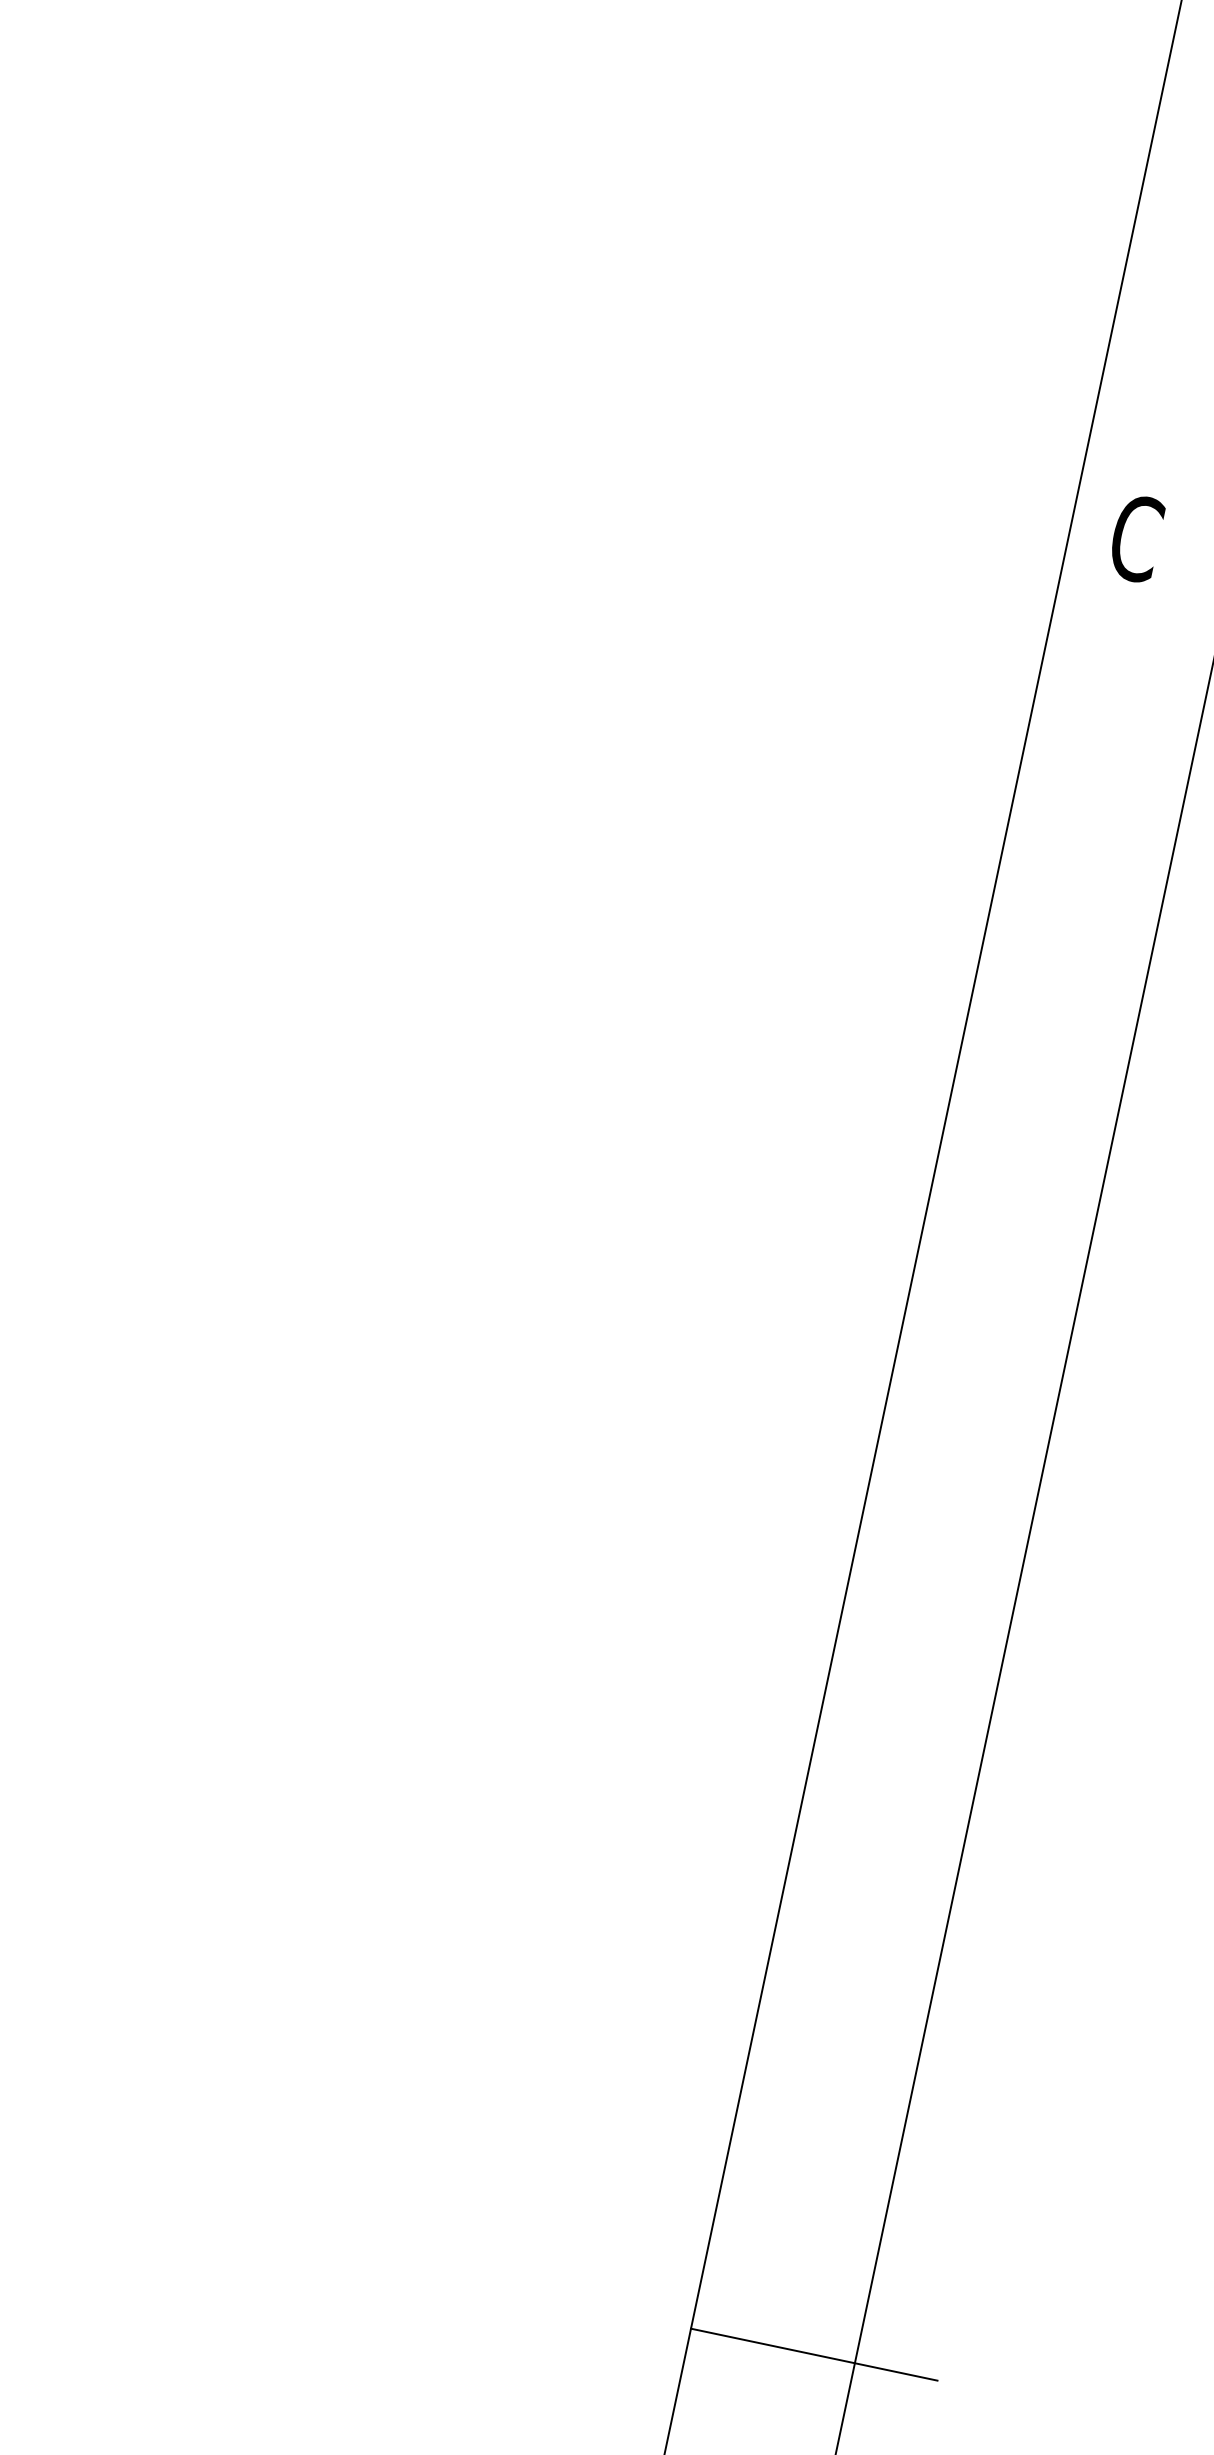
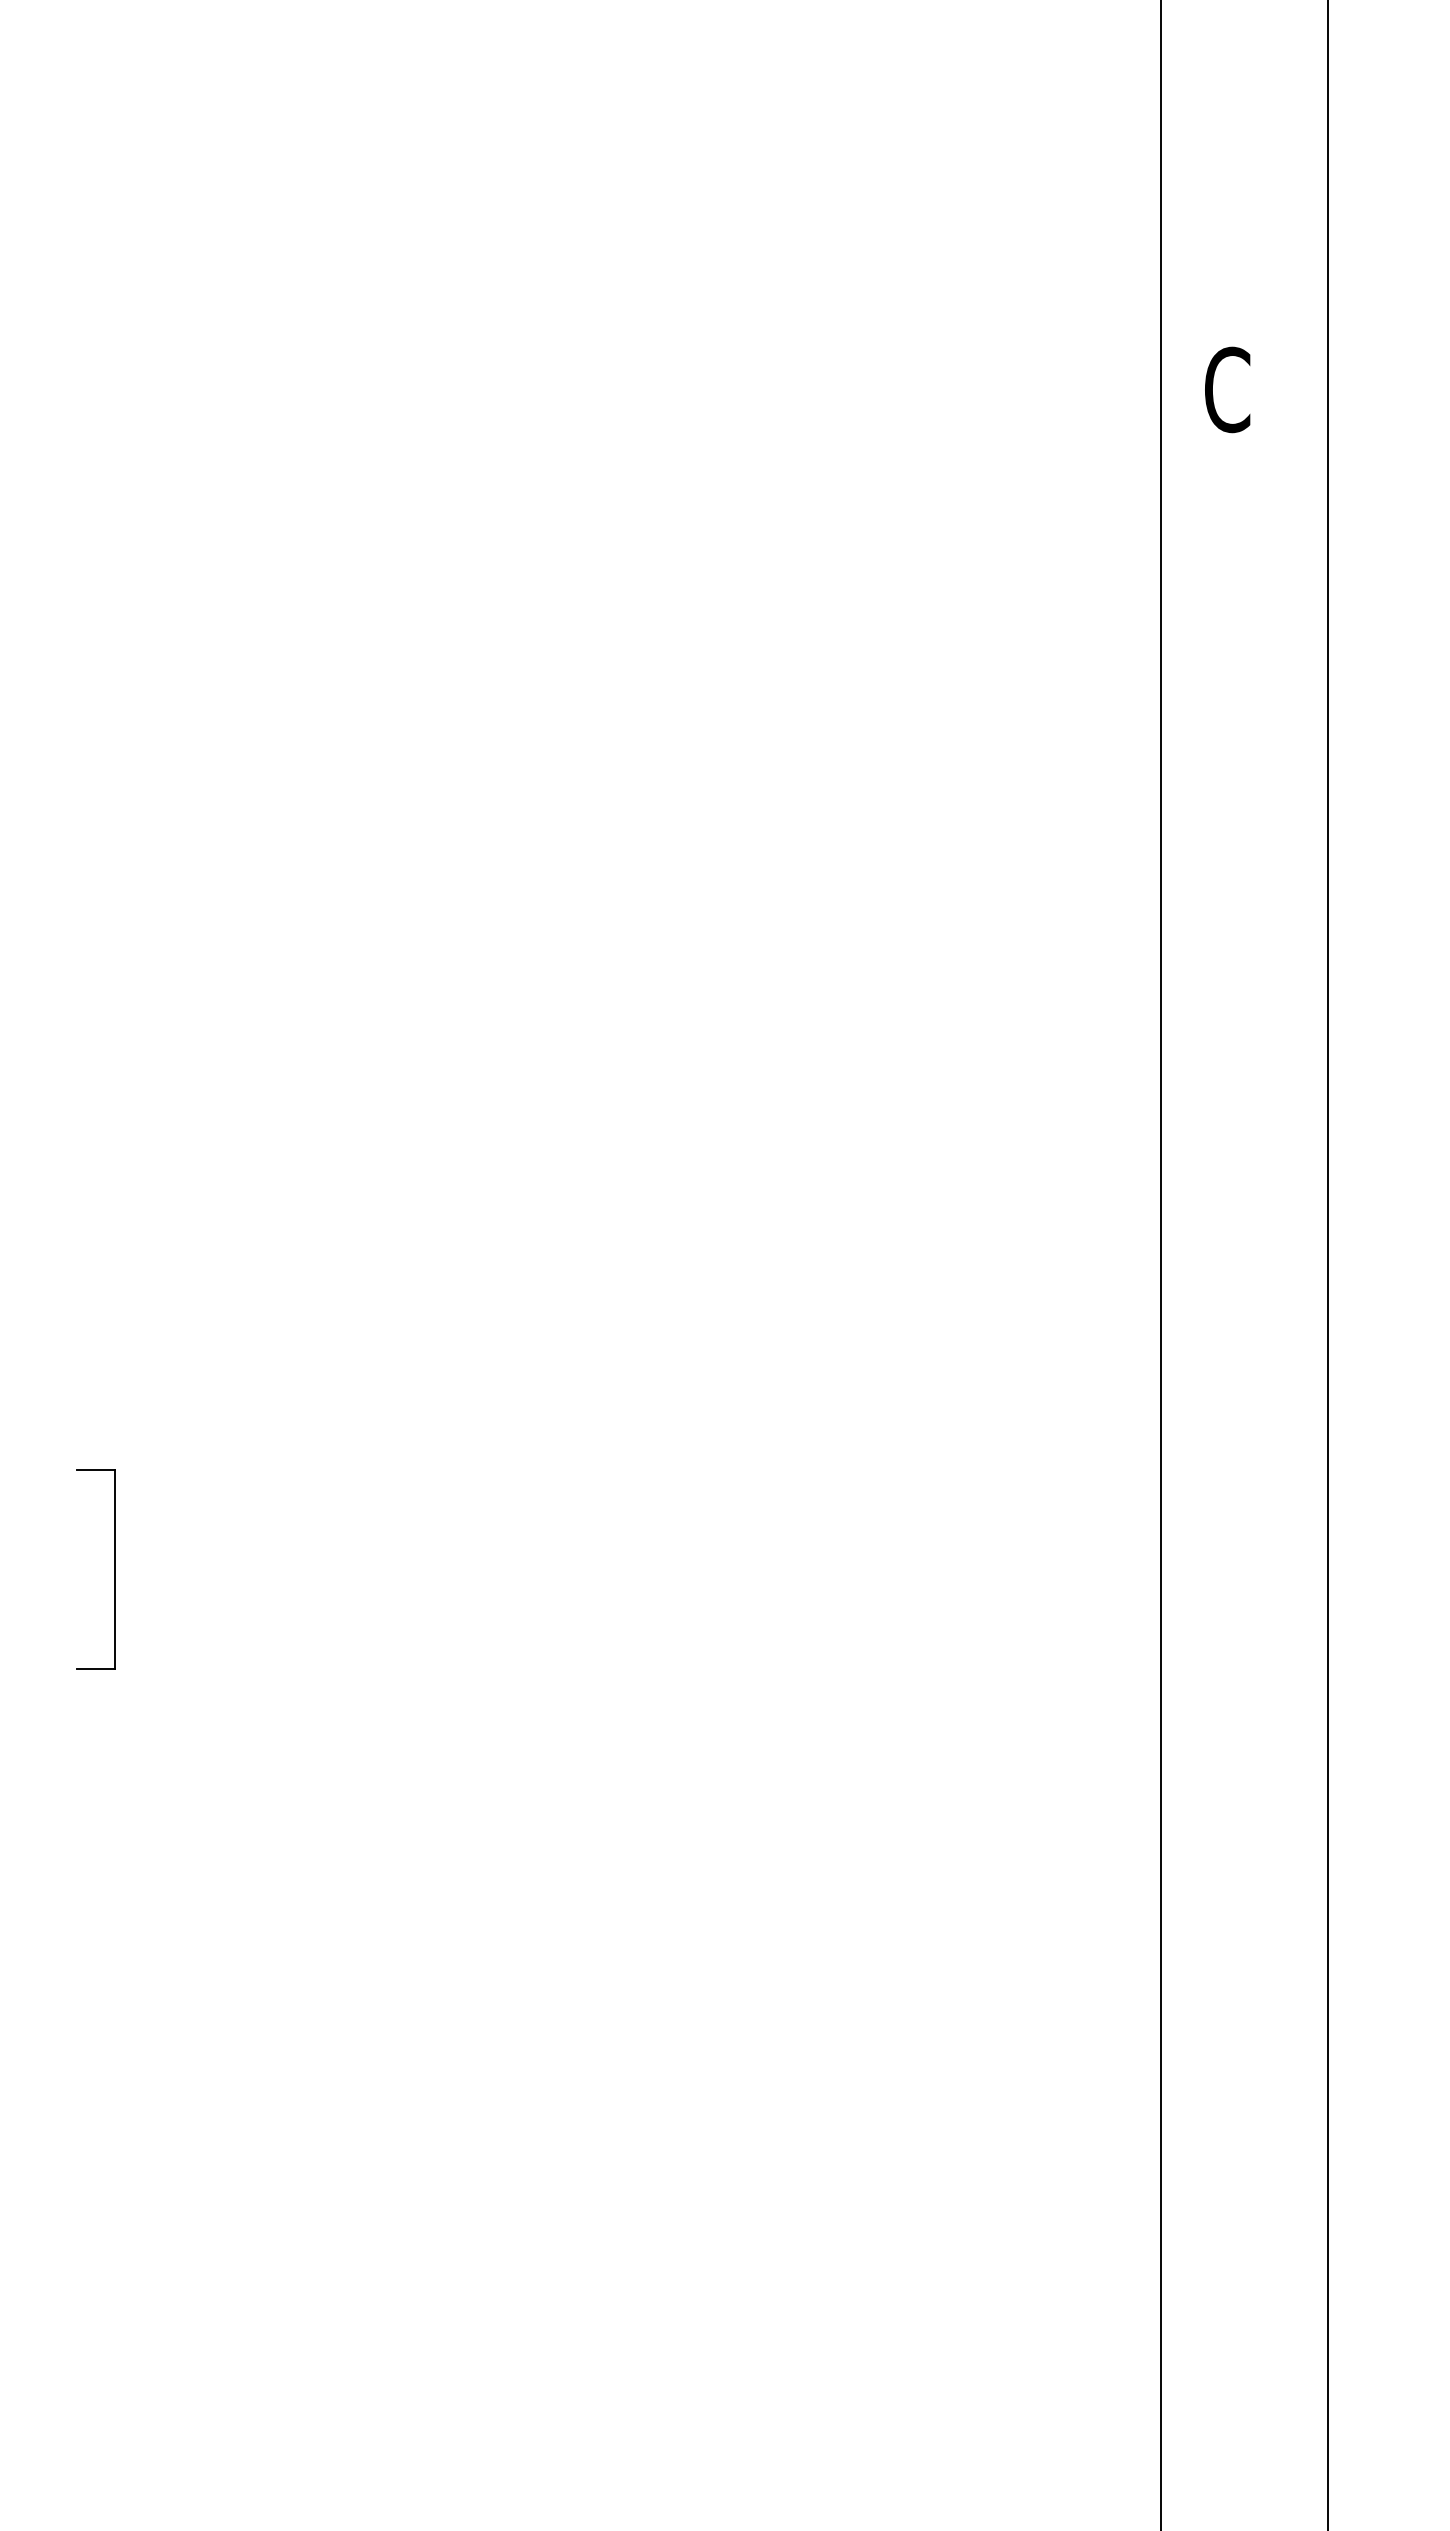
line: (813, 2354) -> (1286, 2225), removed

